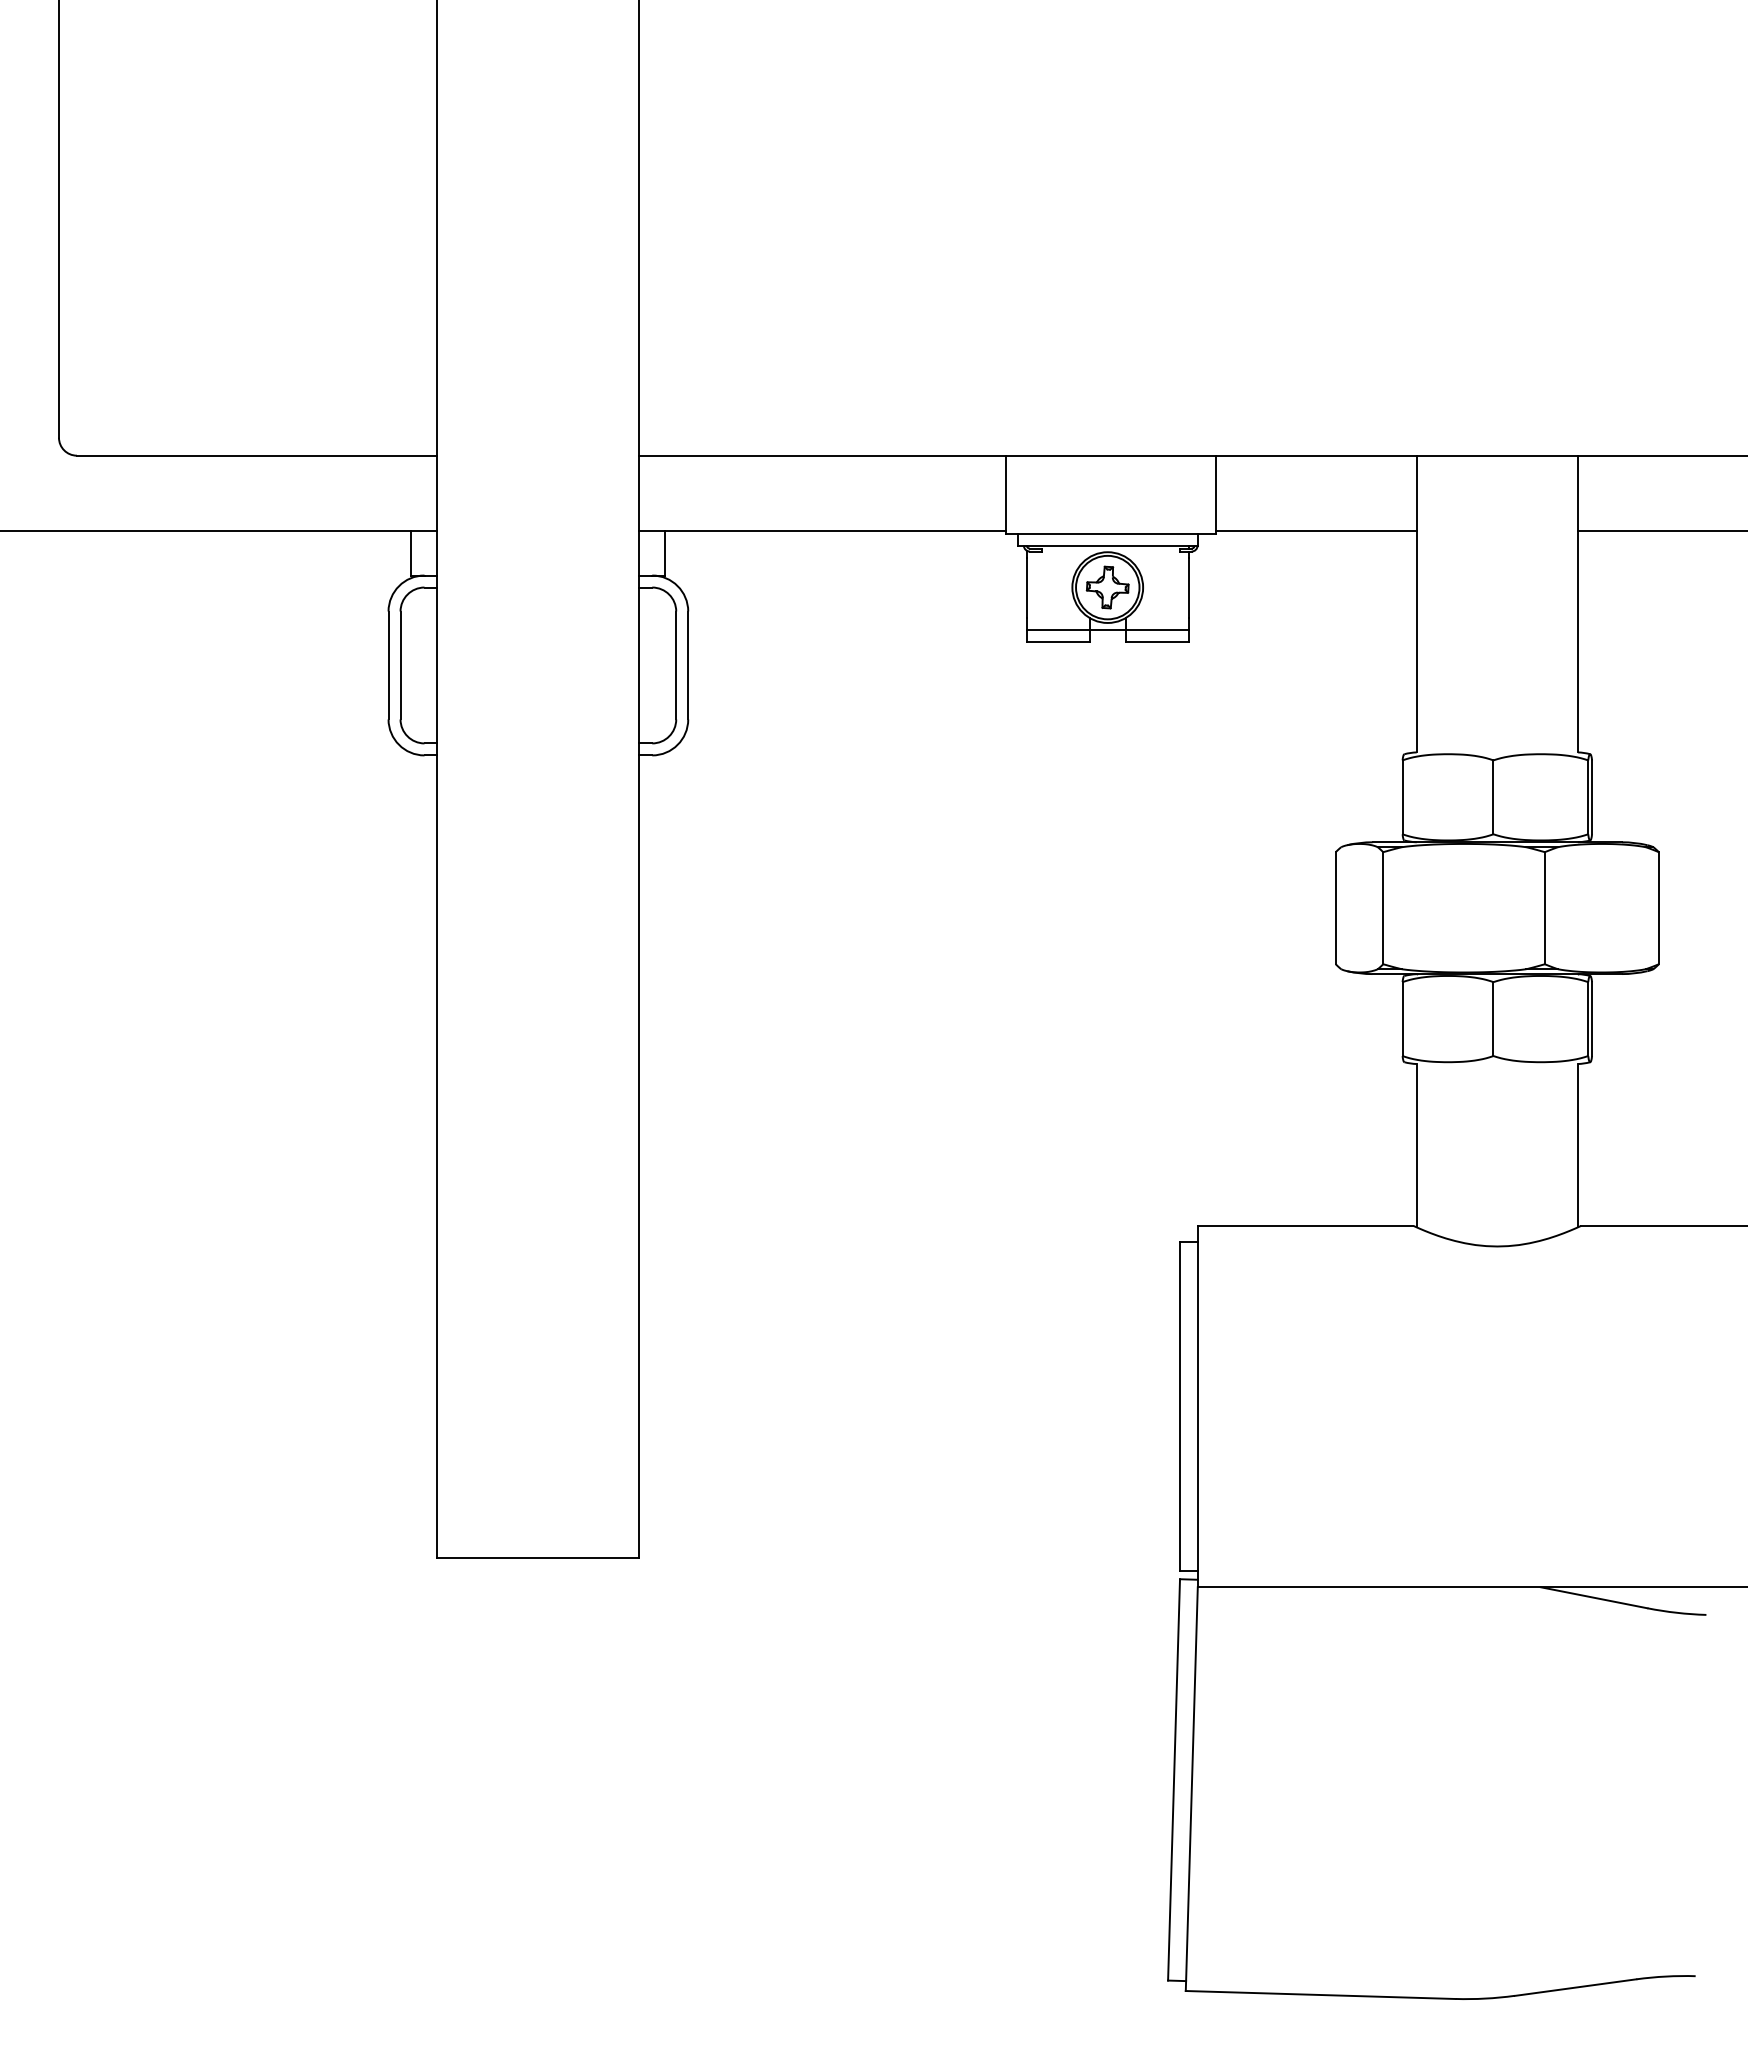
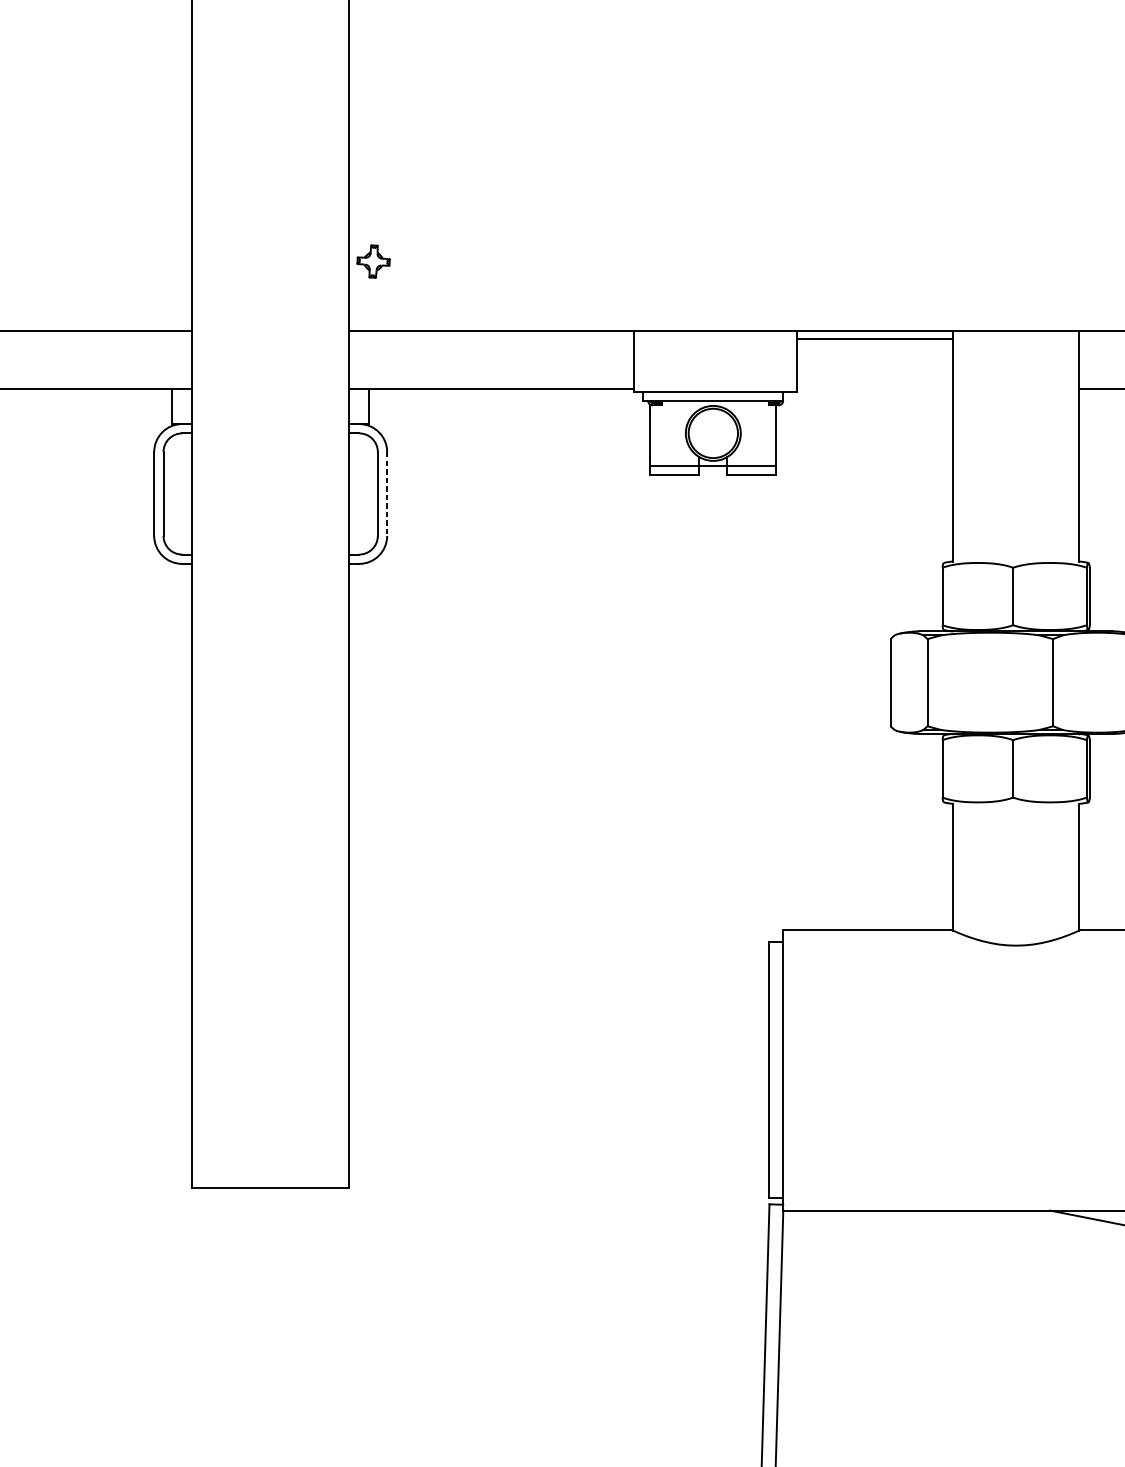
line: (1315, 530) -> (874, 338), moved
part: (1107, 587) -> (373, 261), moved
line: (688, 665) -> (387, 493), solid -> dashed

